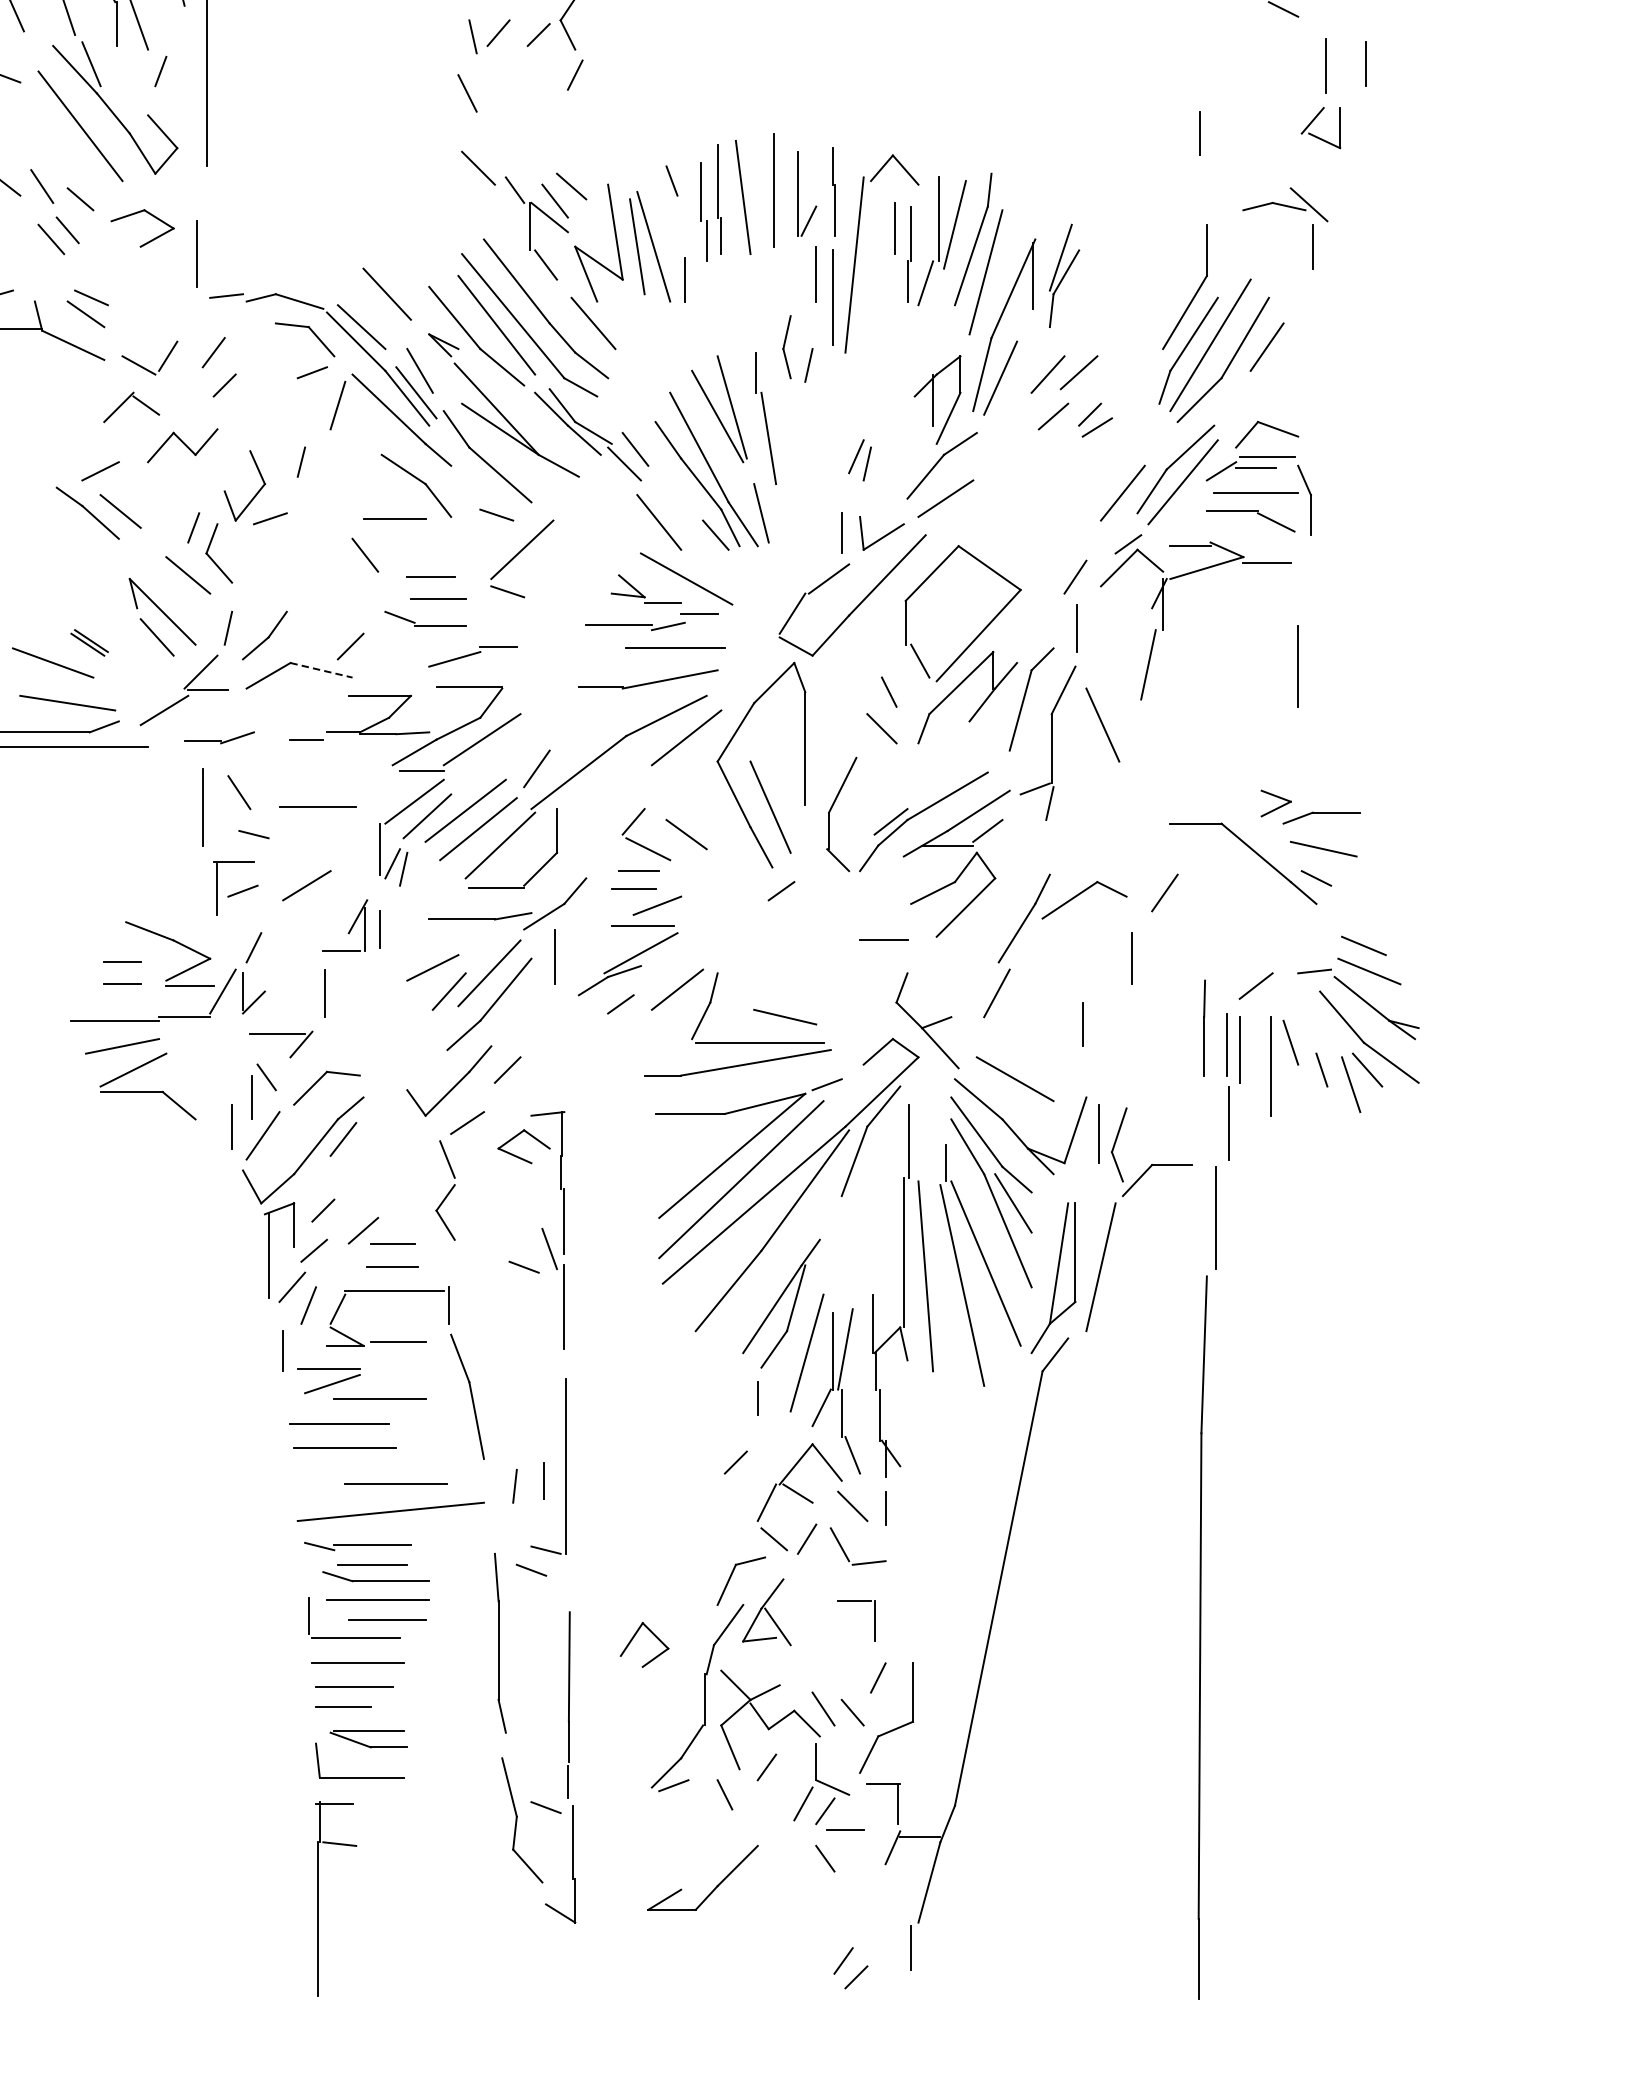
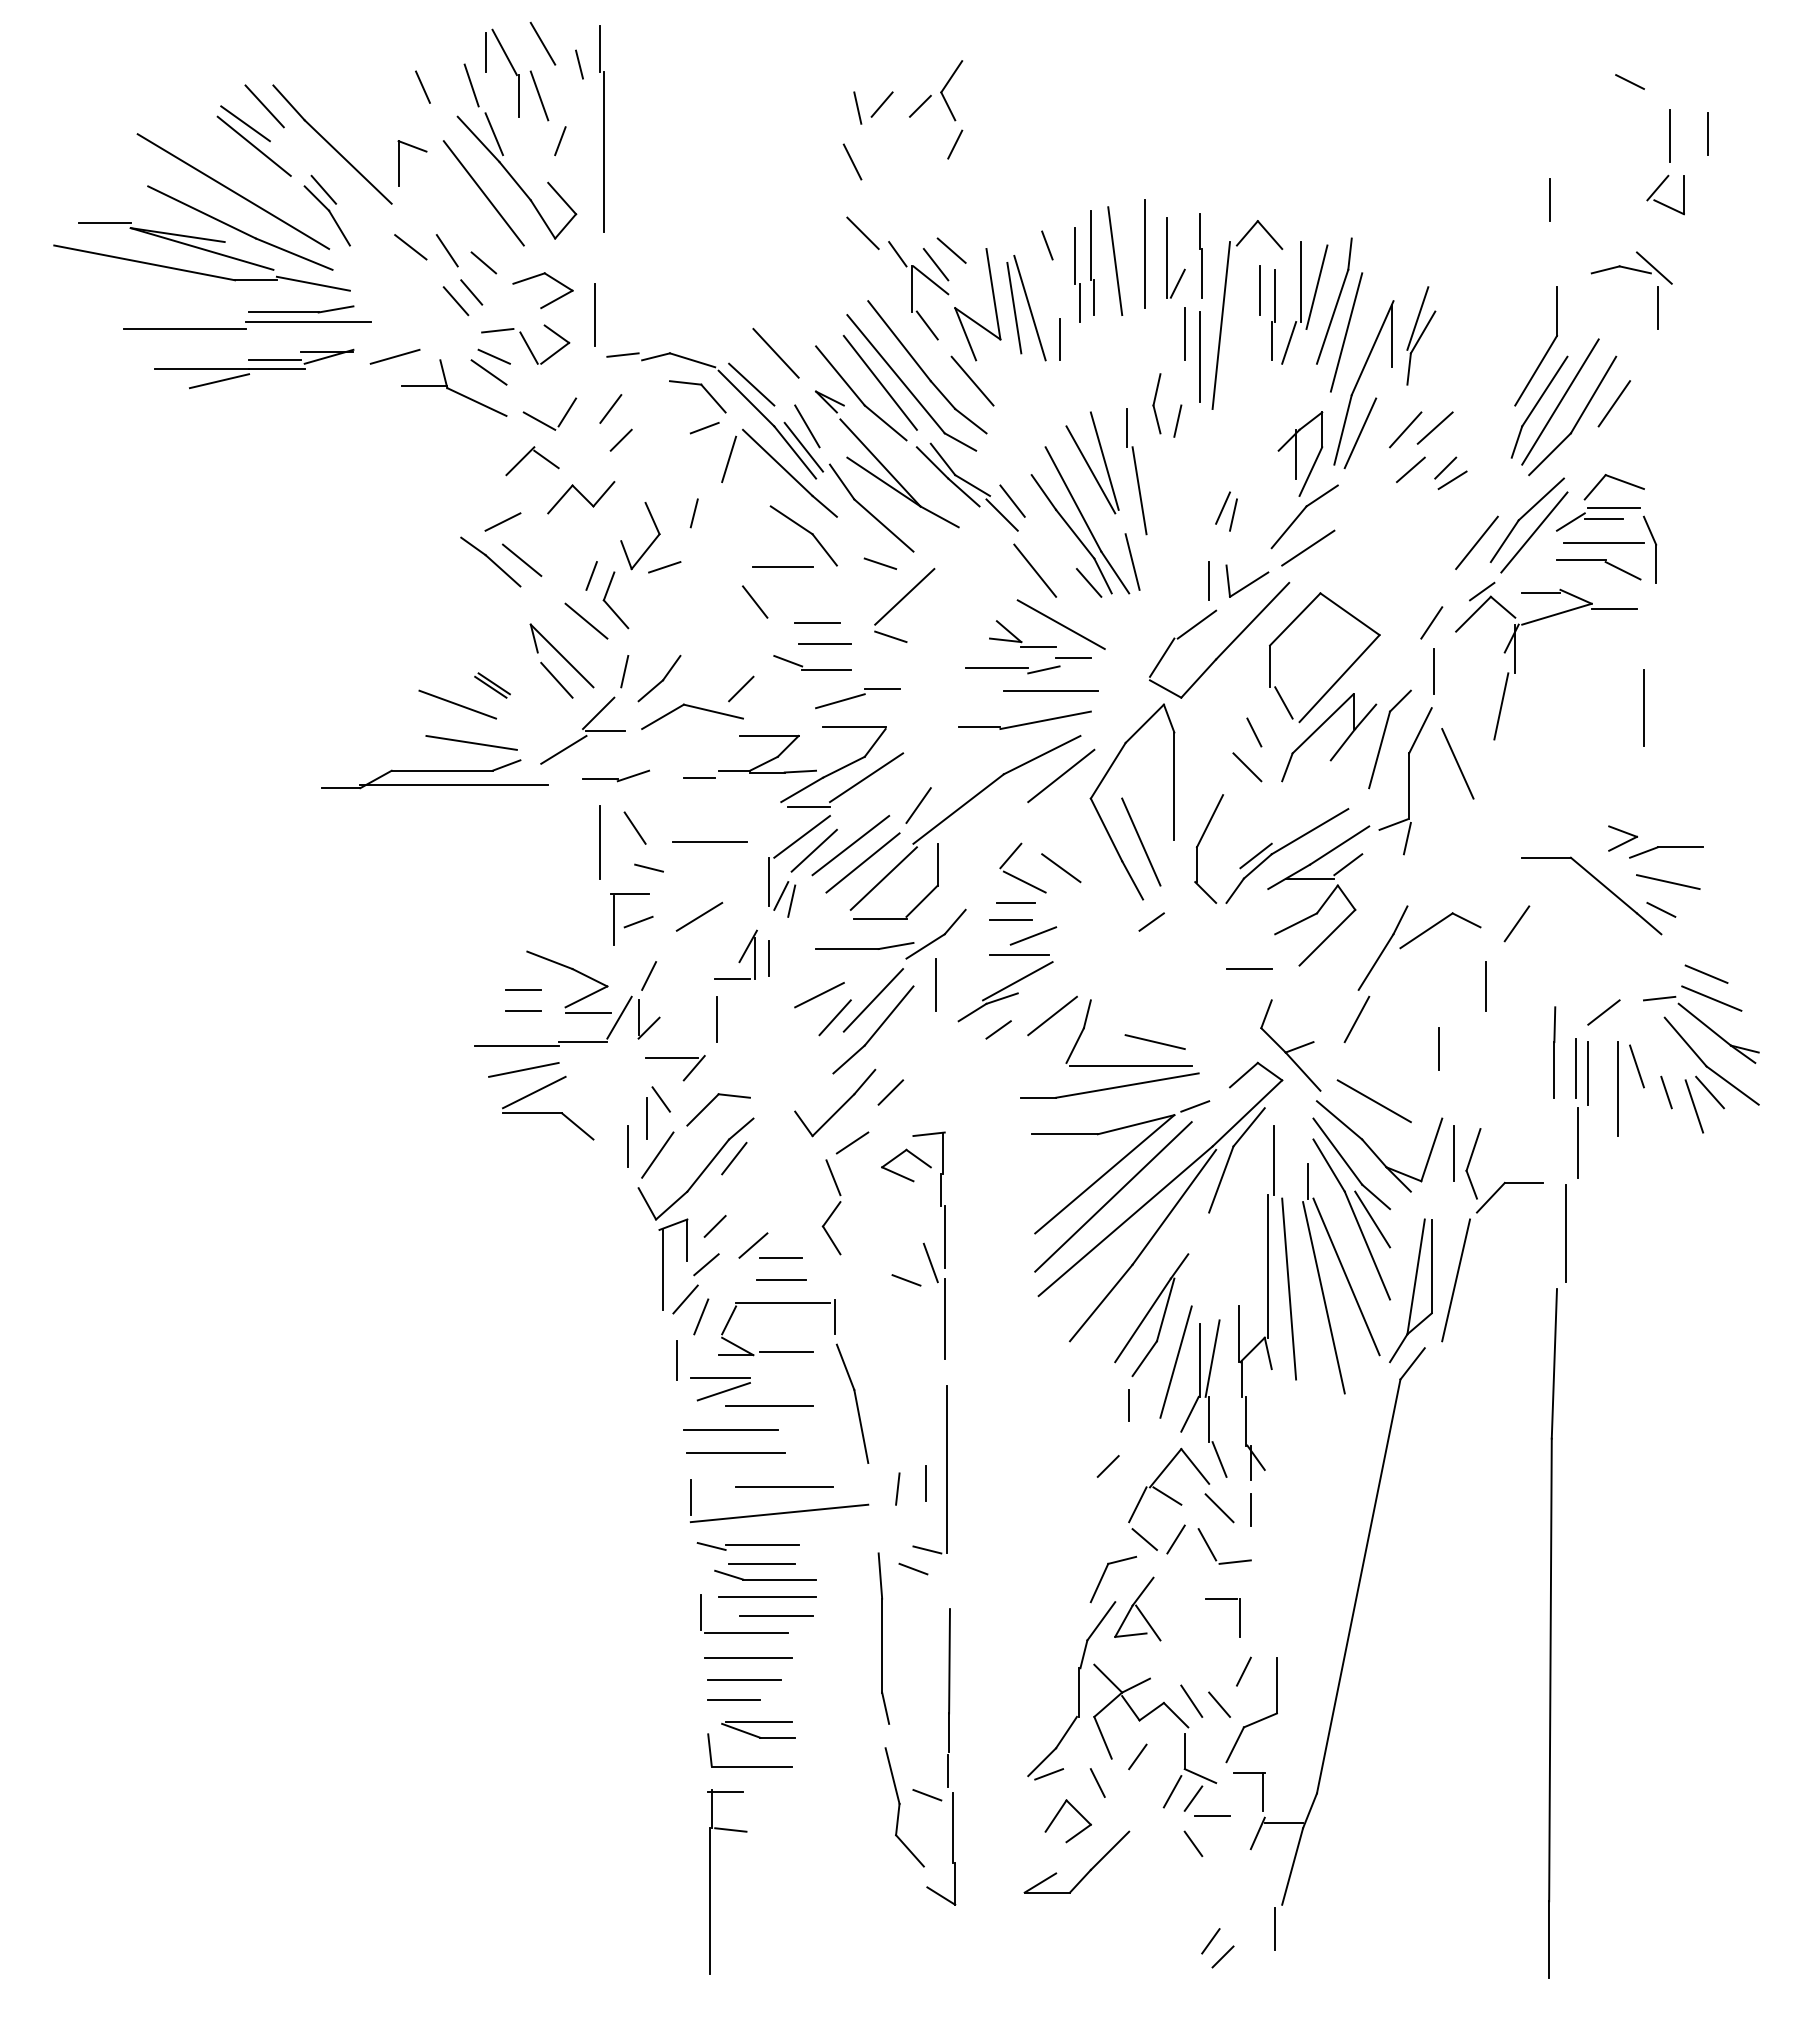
part: (124, 284) -> (525, 344), added
line: (321, 670) -> (713, 711), dashed -> solid
line: (297, 1495) -> (690, 1497), added
part: (634, 1637) -> (1058, 1814), moved

